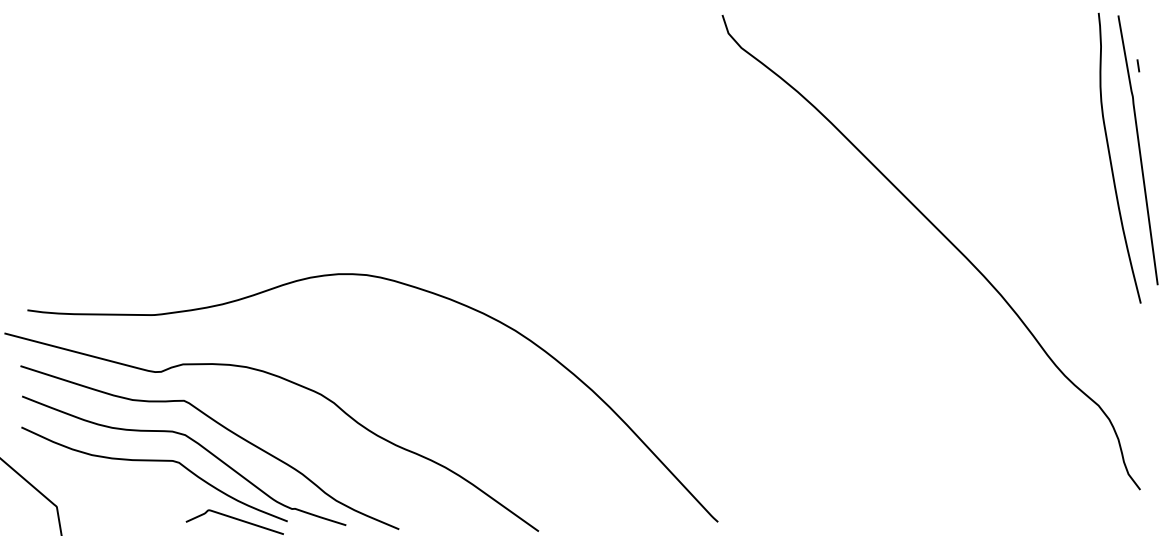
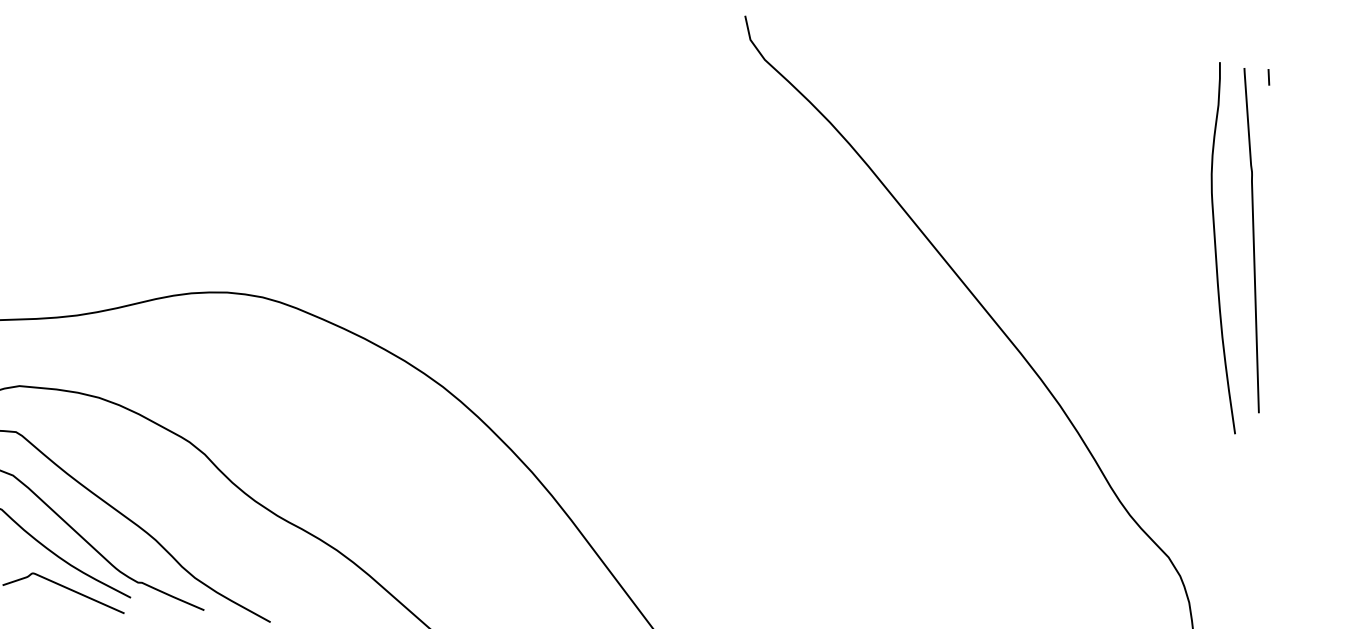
line: (1138, 65) -> (1269, 76), moved

